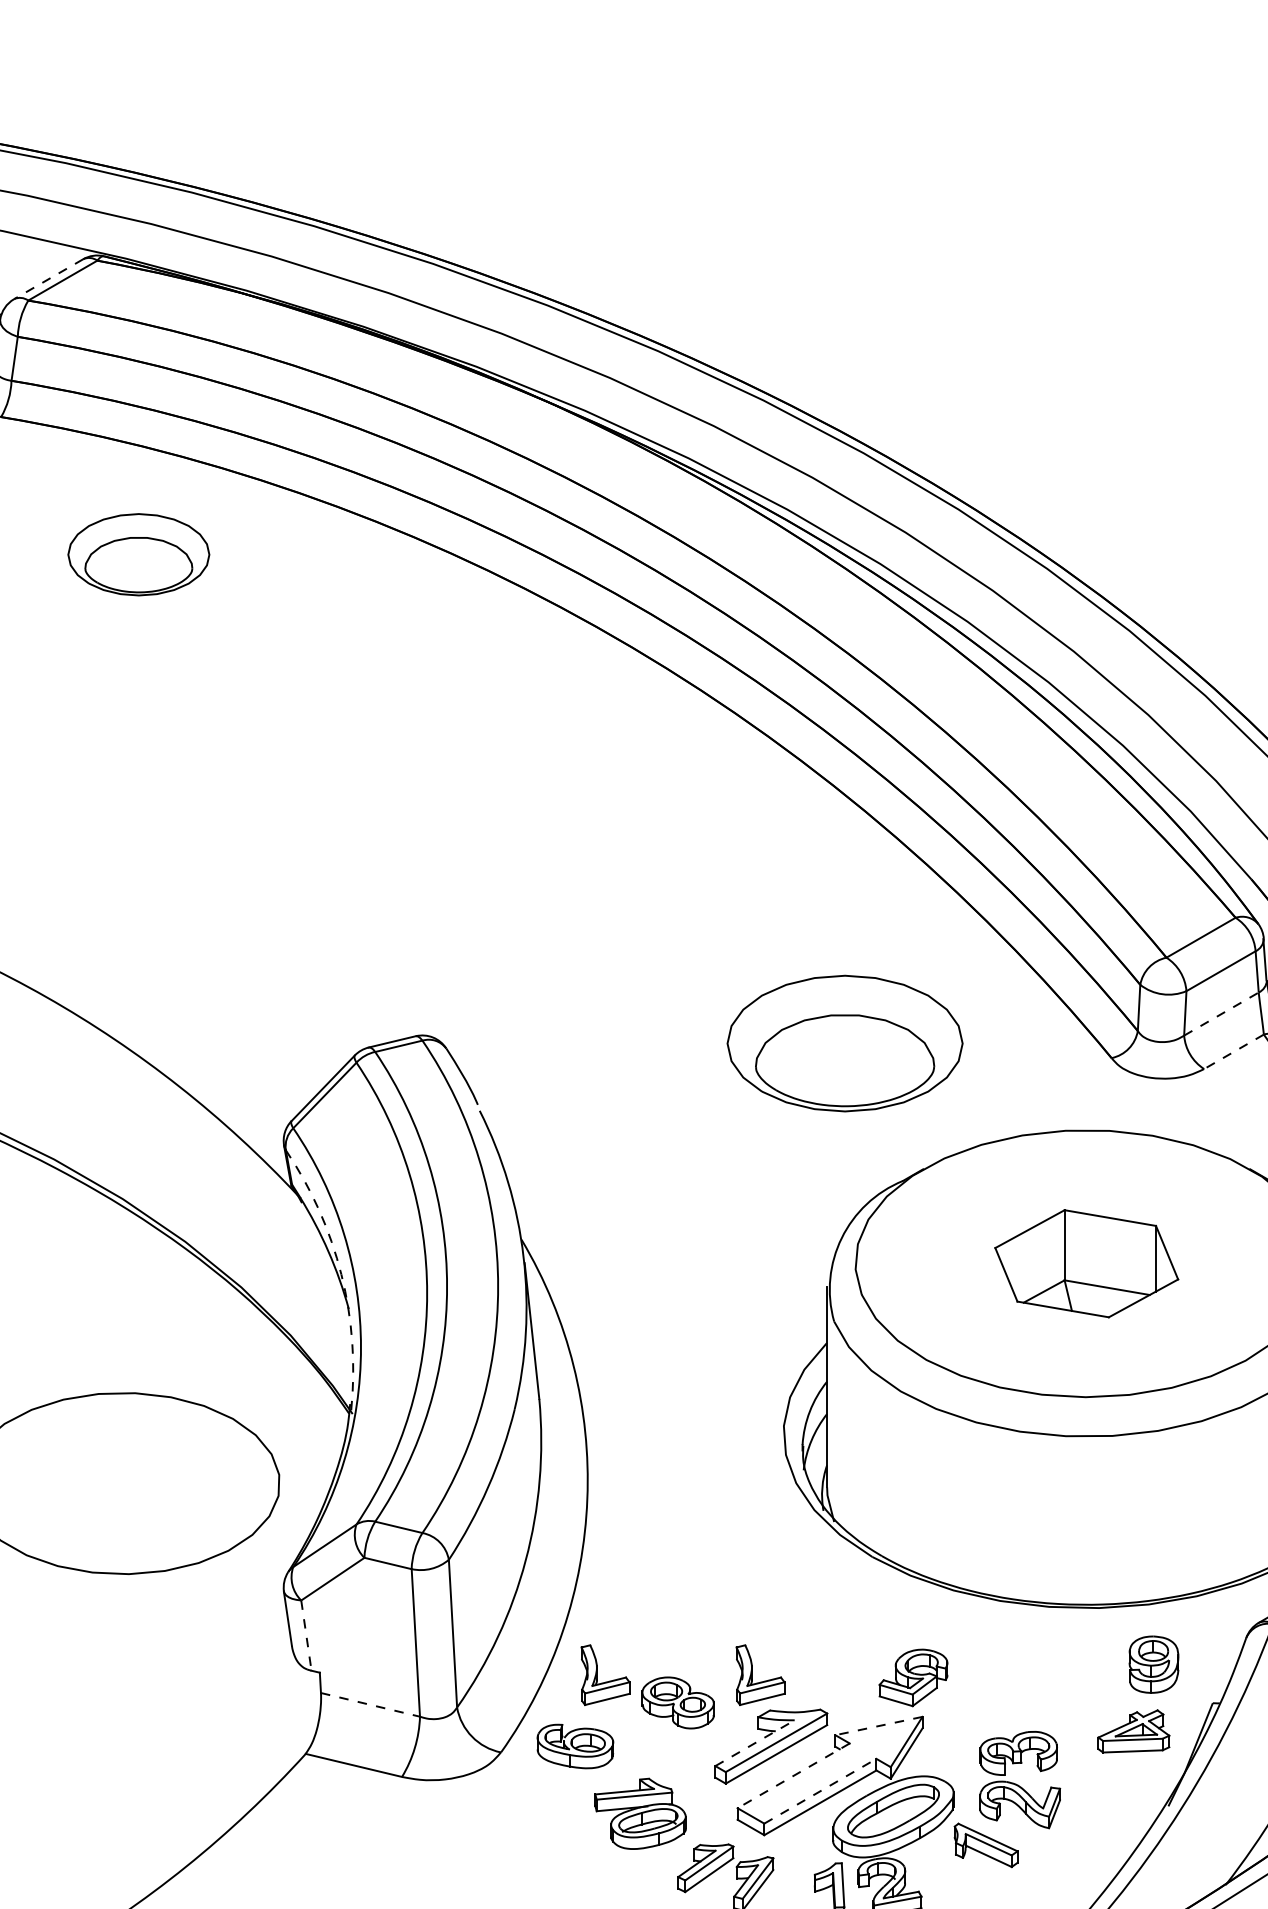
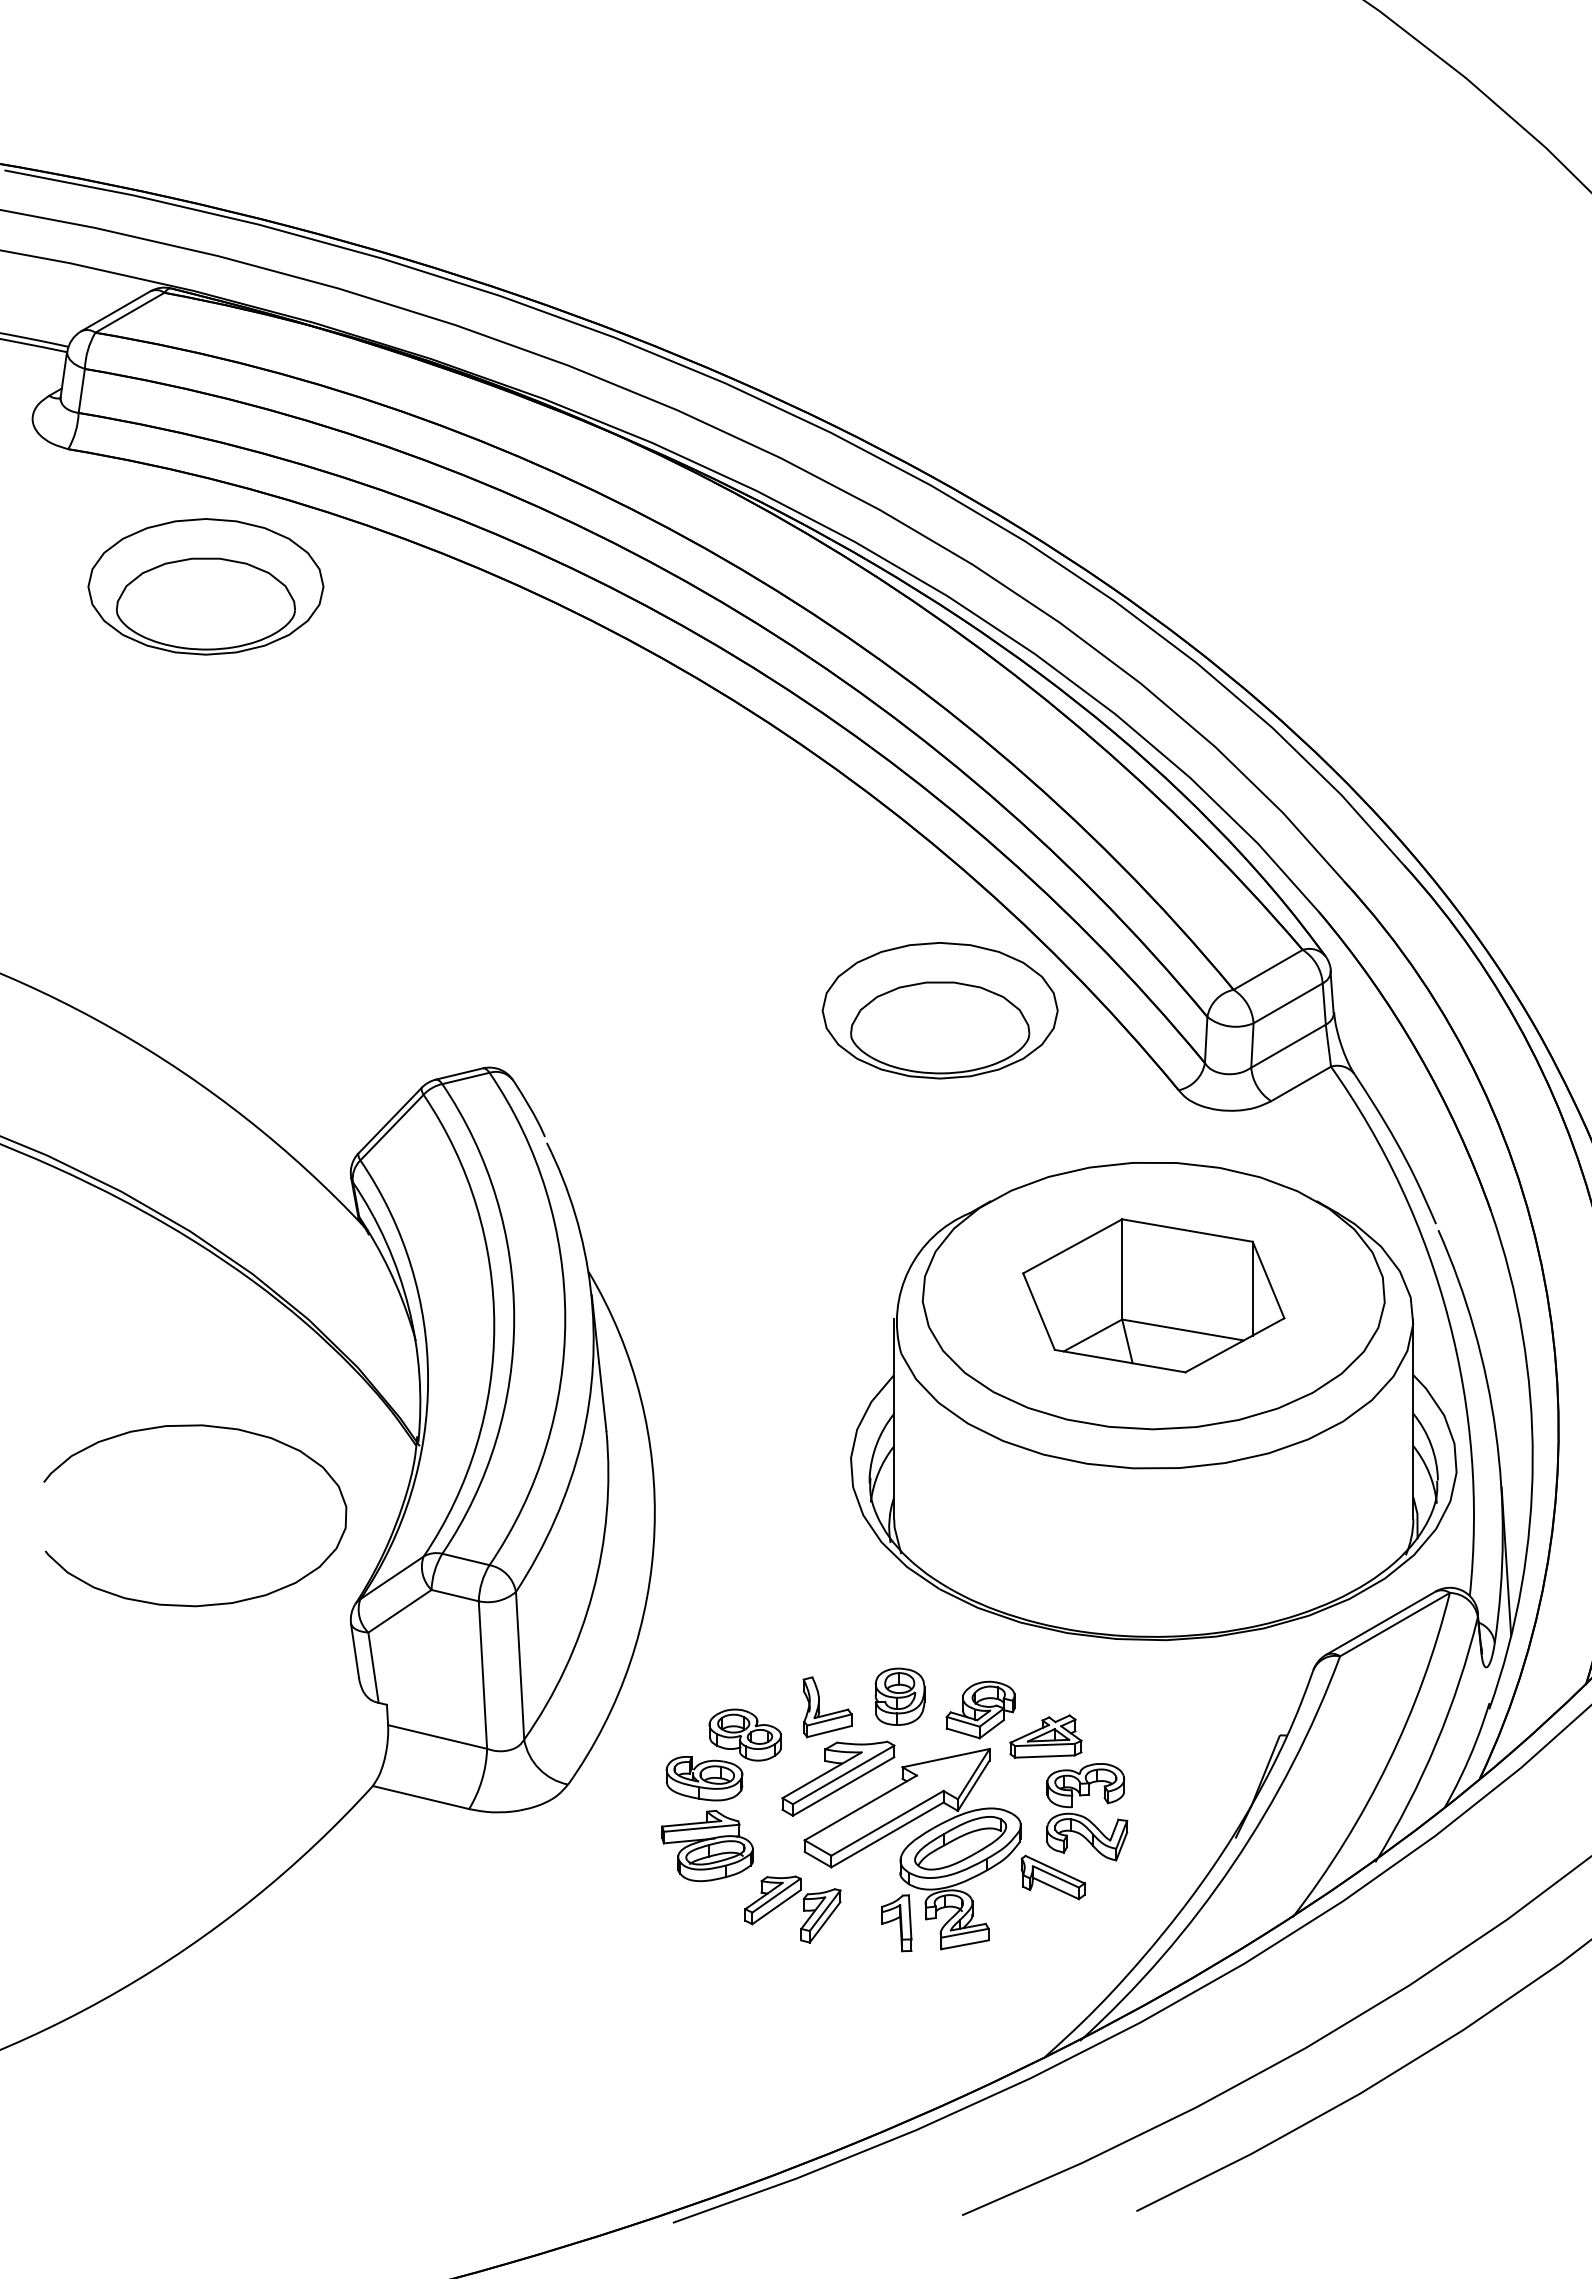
line: (48, 279) -> (115, 311), dashed -> solid
part: (138, 554) -> (205, 586), size x1.67
line: (1221, 1013) -> (1288, 1045), dashed -> solid
part: (844, 1043) -> (939, 1010), moved
line: (1233, 1052) -> (1300, 1084), dashed -> solid
part: (1086, 1263) -> (1153, 1295), size x1.43
arc: (341, 1274) -> (408, 1306), dashed -> solid
line: (306, 1636) -> (373, 1668), dashed -> solid
part: (1153, 1664) -> (899, 1696), moved
part: (606, 1681) -> (673, 1713), removed
line: (370, 1704) -> (437, 1736), dashed -> solid
line: (879, 1726) -> (946, 1758), dashed -> solid
part: (1133, 1731) -> (1045, 1736), moved
line: (755, 1743) -> (822, 1775), dashed -> solid
part: (575, 1746) -> (704, 1778), moved
line: (793, 1775) -> (860, 1807), dashed -> solid
line: (820, 1791) -> (887, 1823), dashed -> solid

